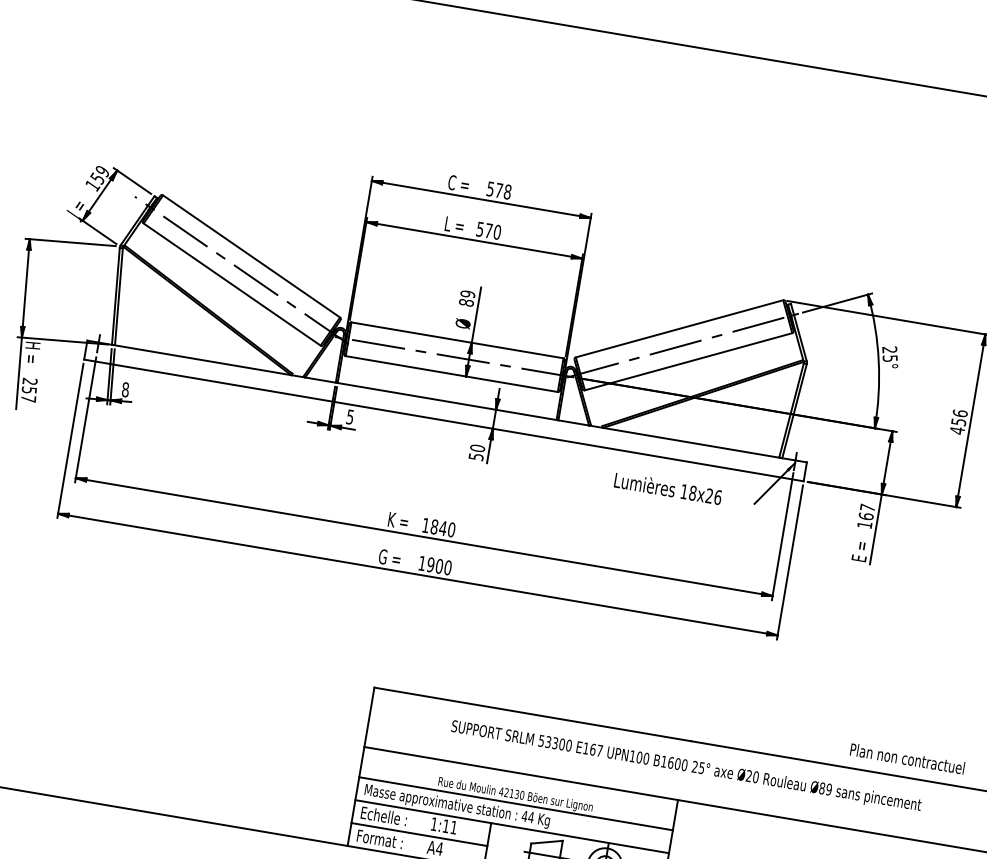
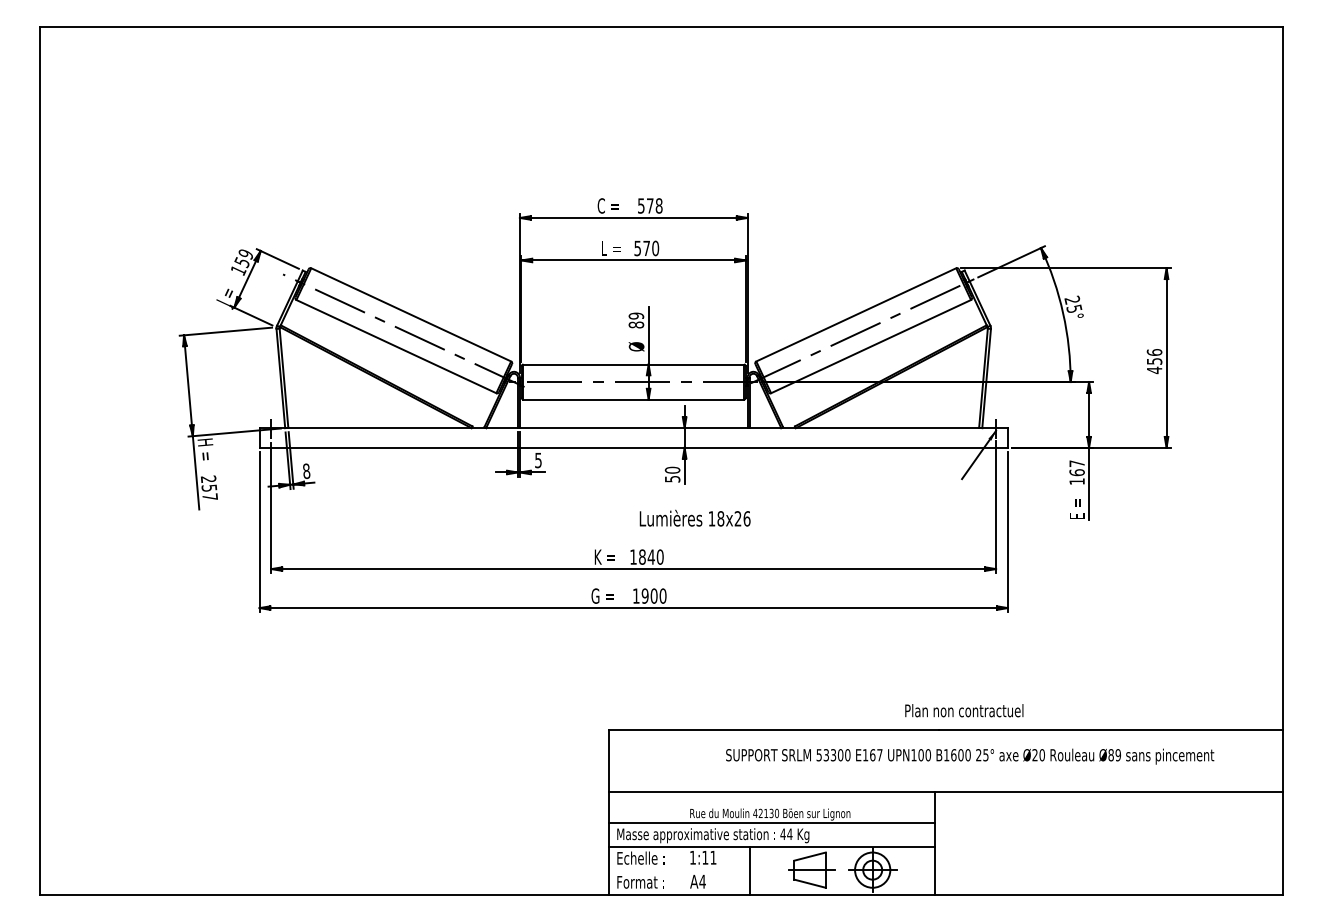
text: (667, 487) -> (694, 517), moved
text: (907, 758) -> (964, 710), moved
text: (686, 766) -> (970, 756), moved
line: (419, 834) -> (679, 870), removed

